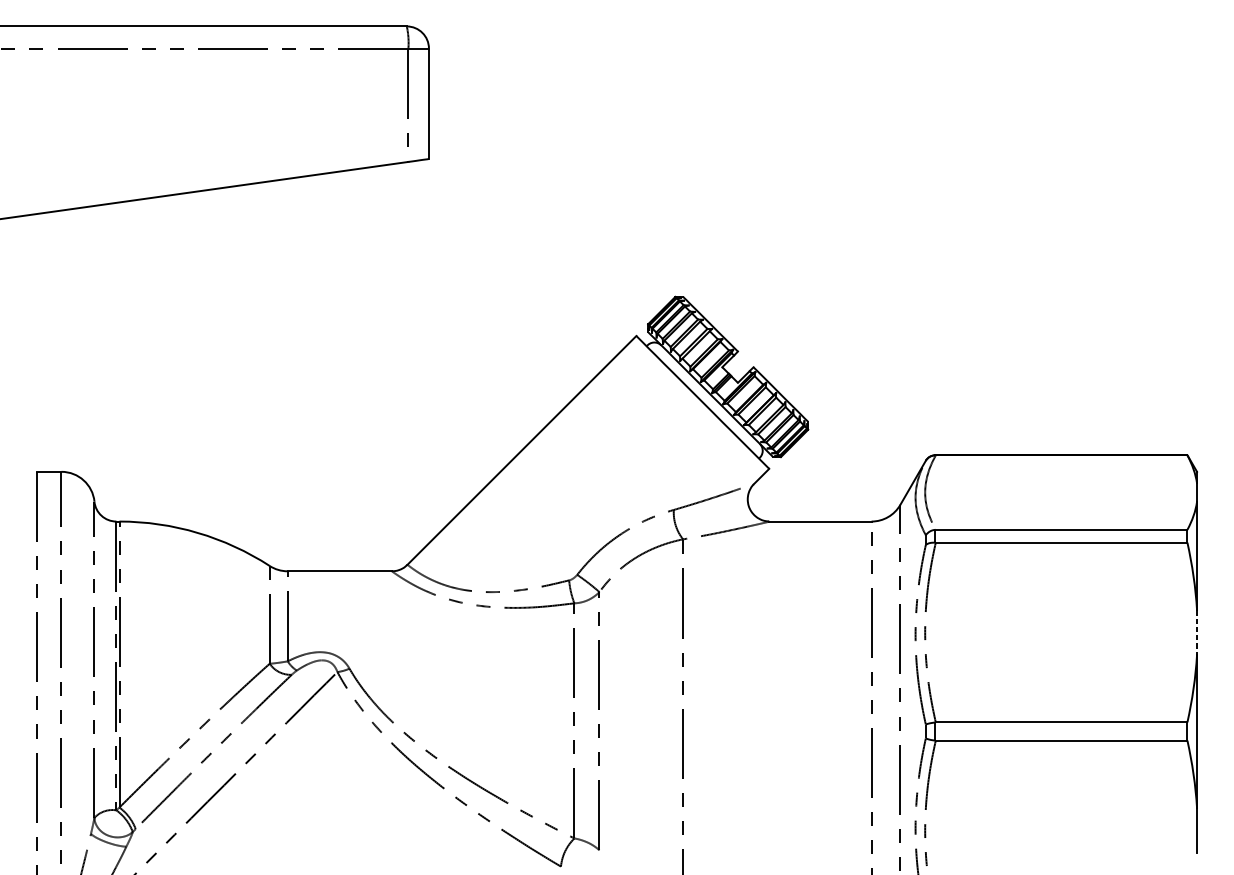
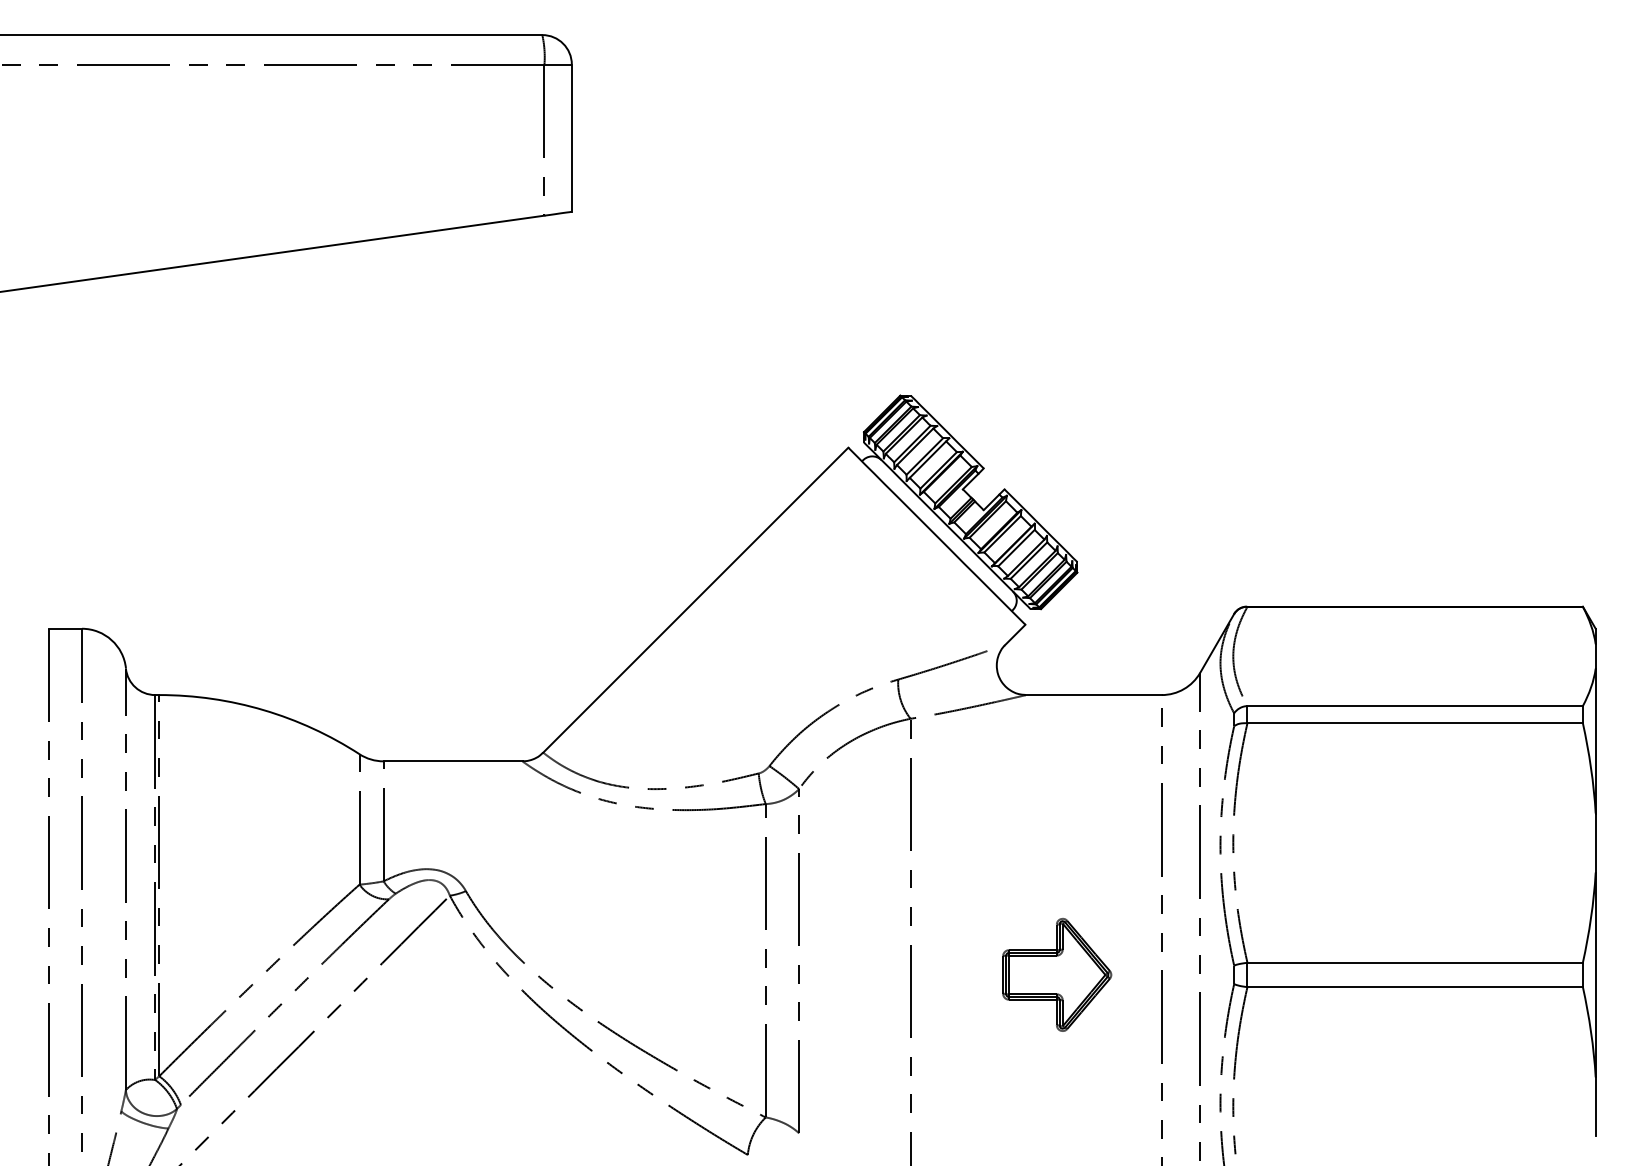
line: (1196, 632) -> (1595, 843), dashed -> solid
part: (793, 731) -> (1057, 974), added

